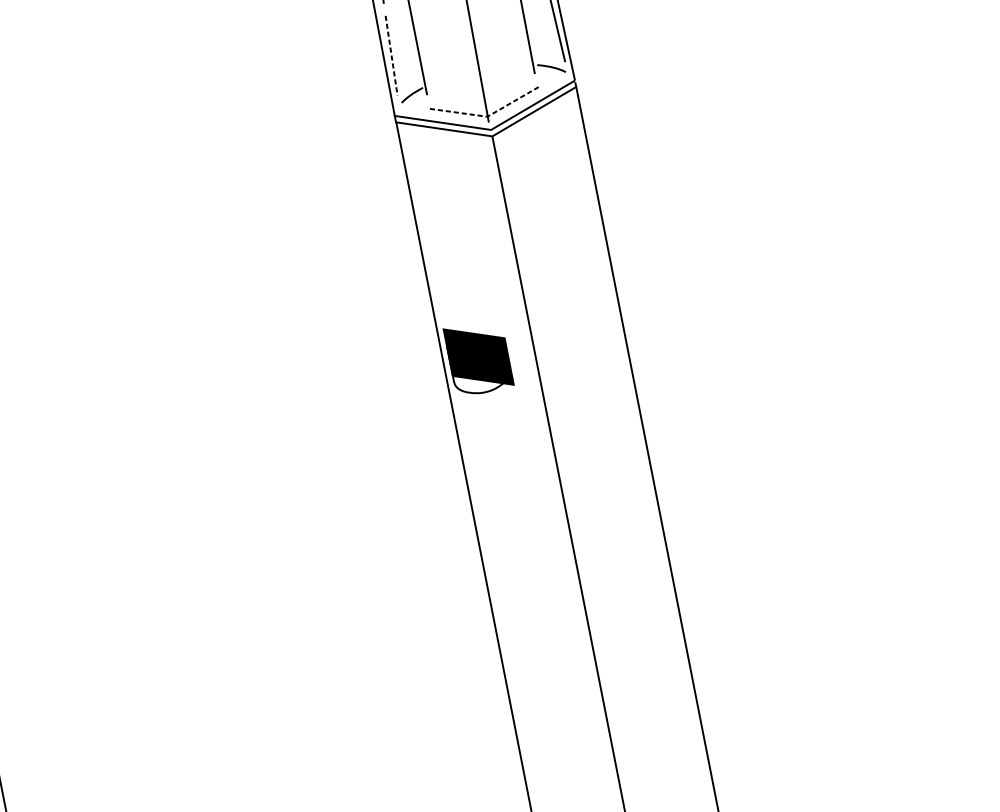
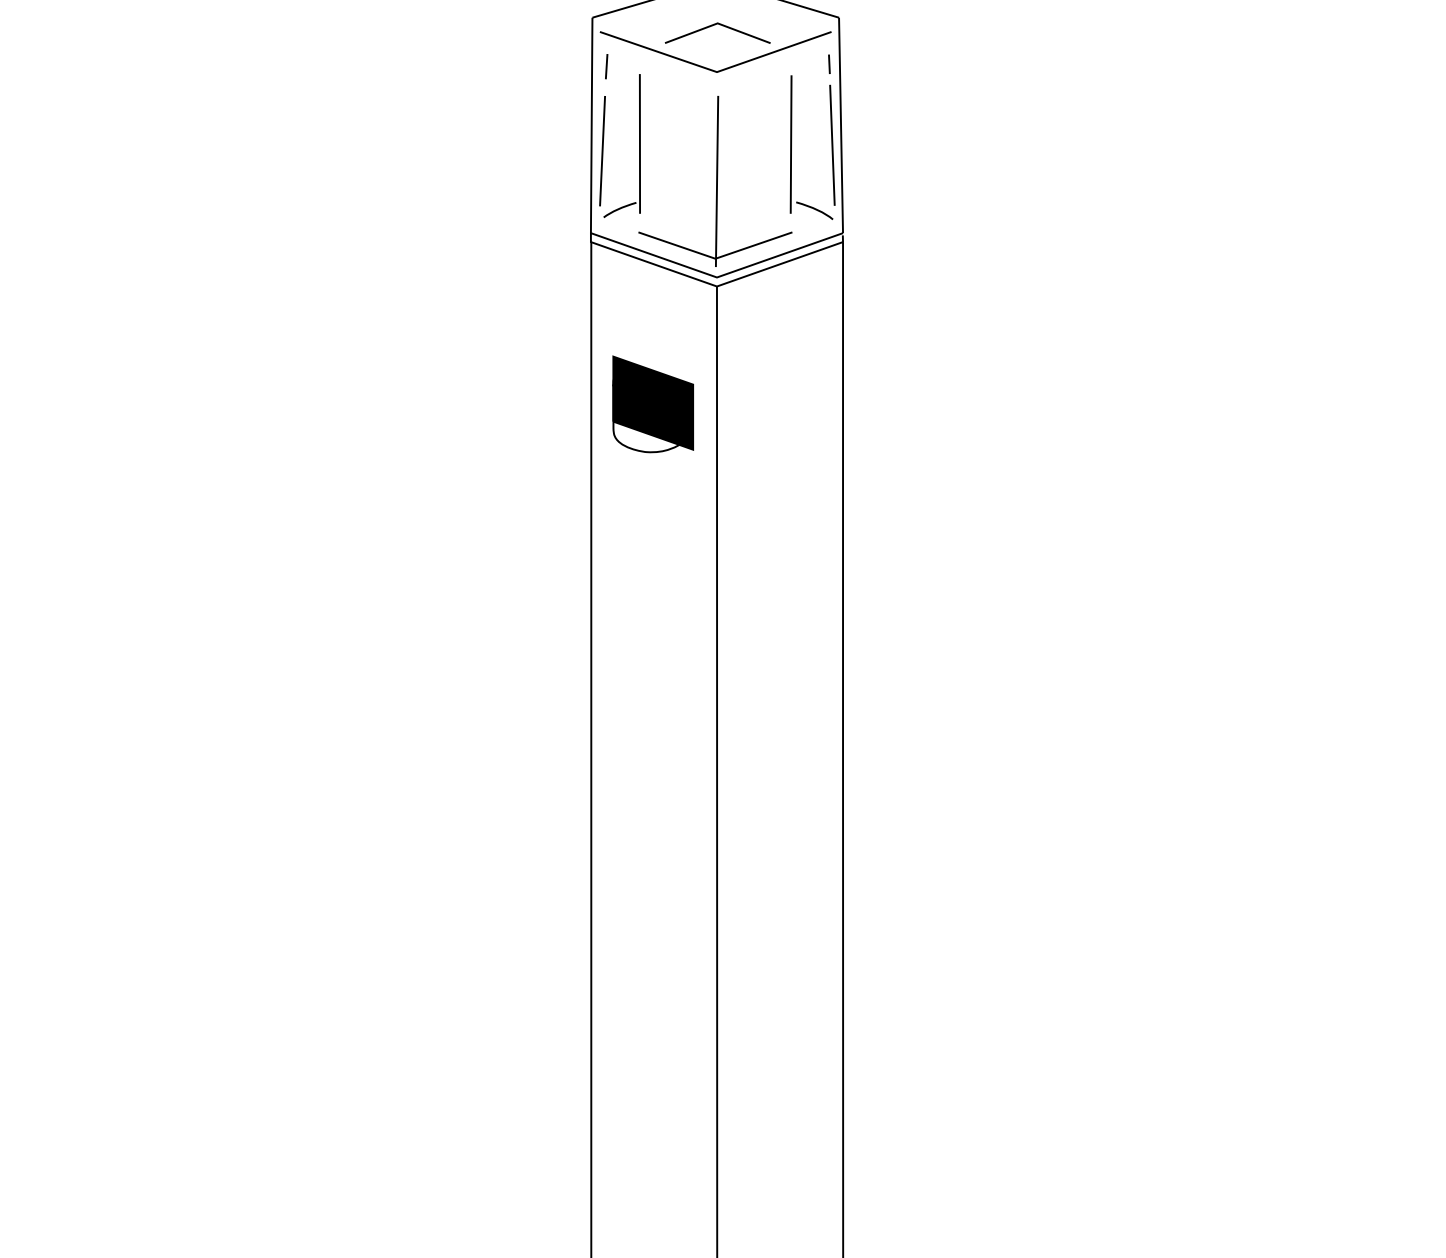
line: (391, 55) -> (602, 151), dashed -> solid
line: (487, 116) -> (715, 258), dashed -> solid
part: (478, 358) -> (652, 404), moved

